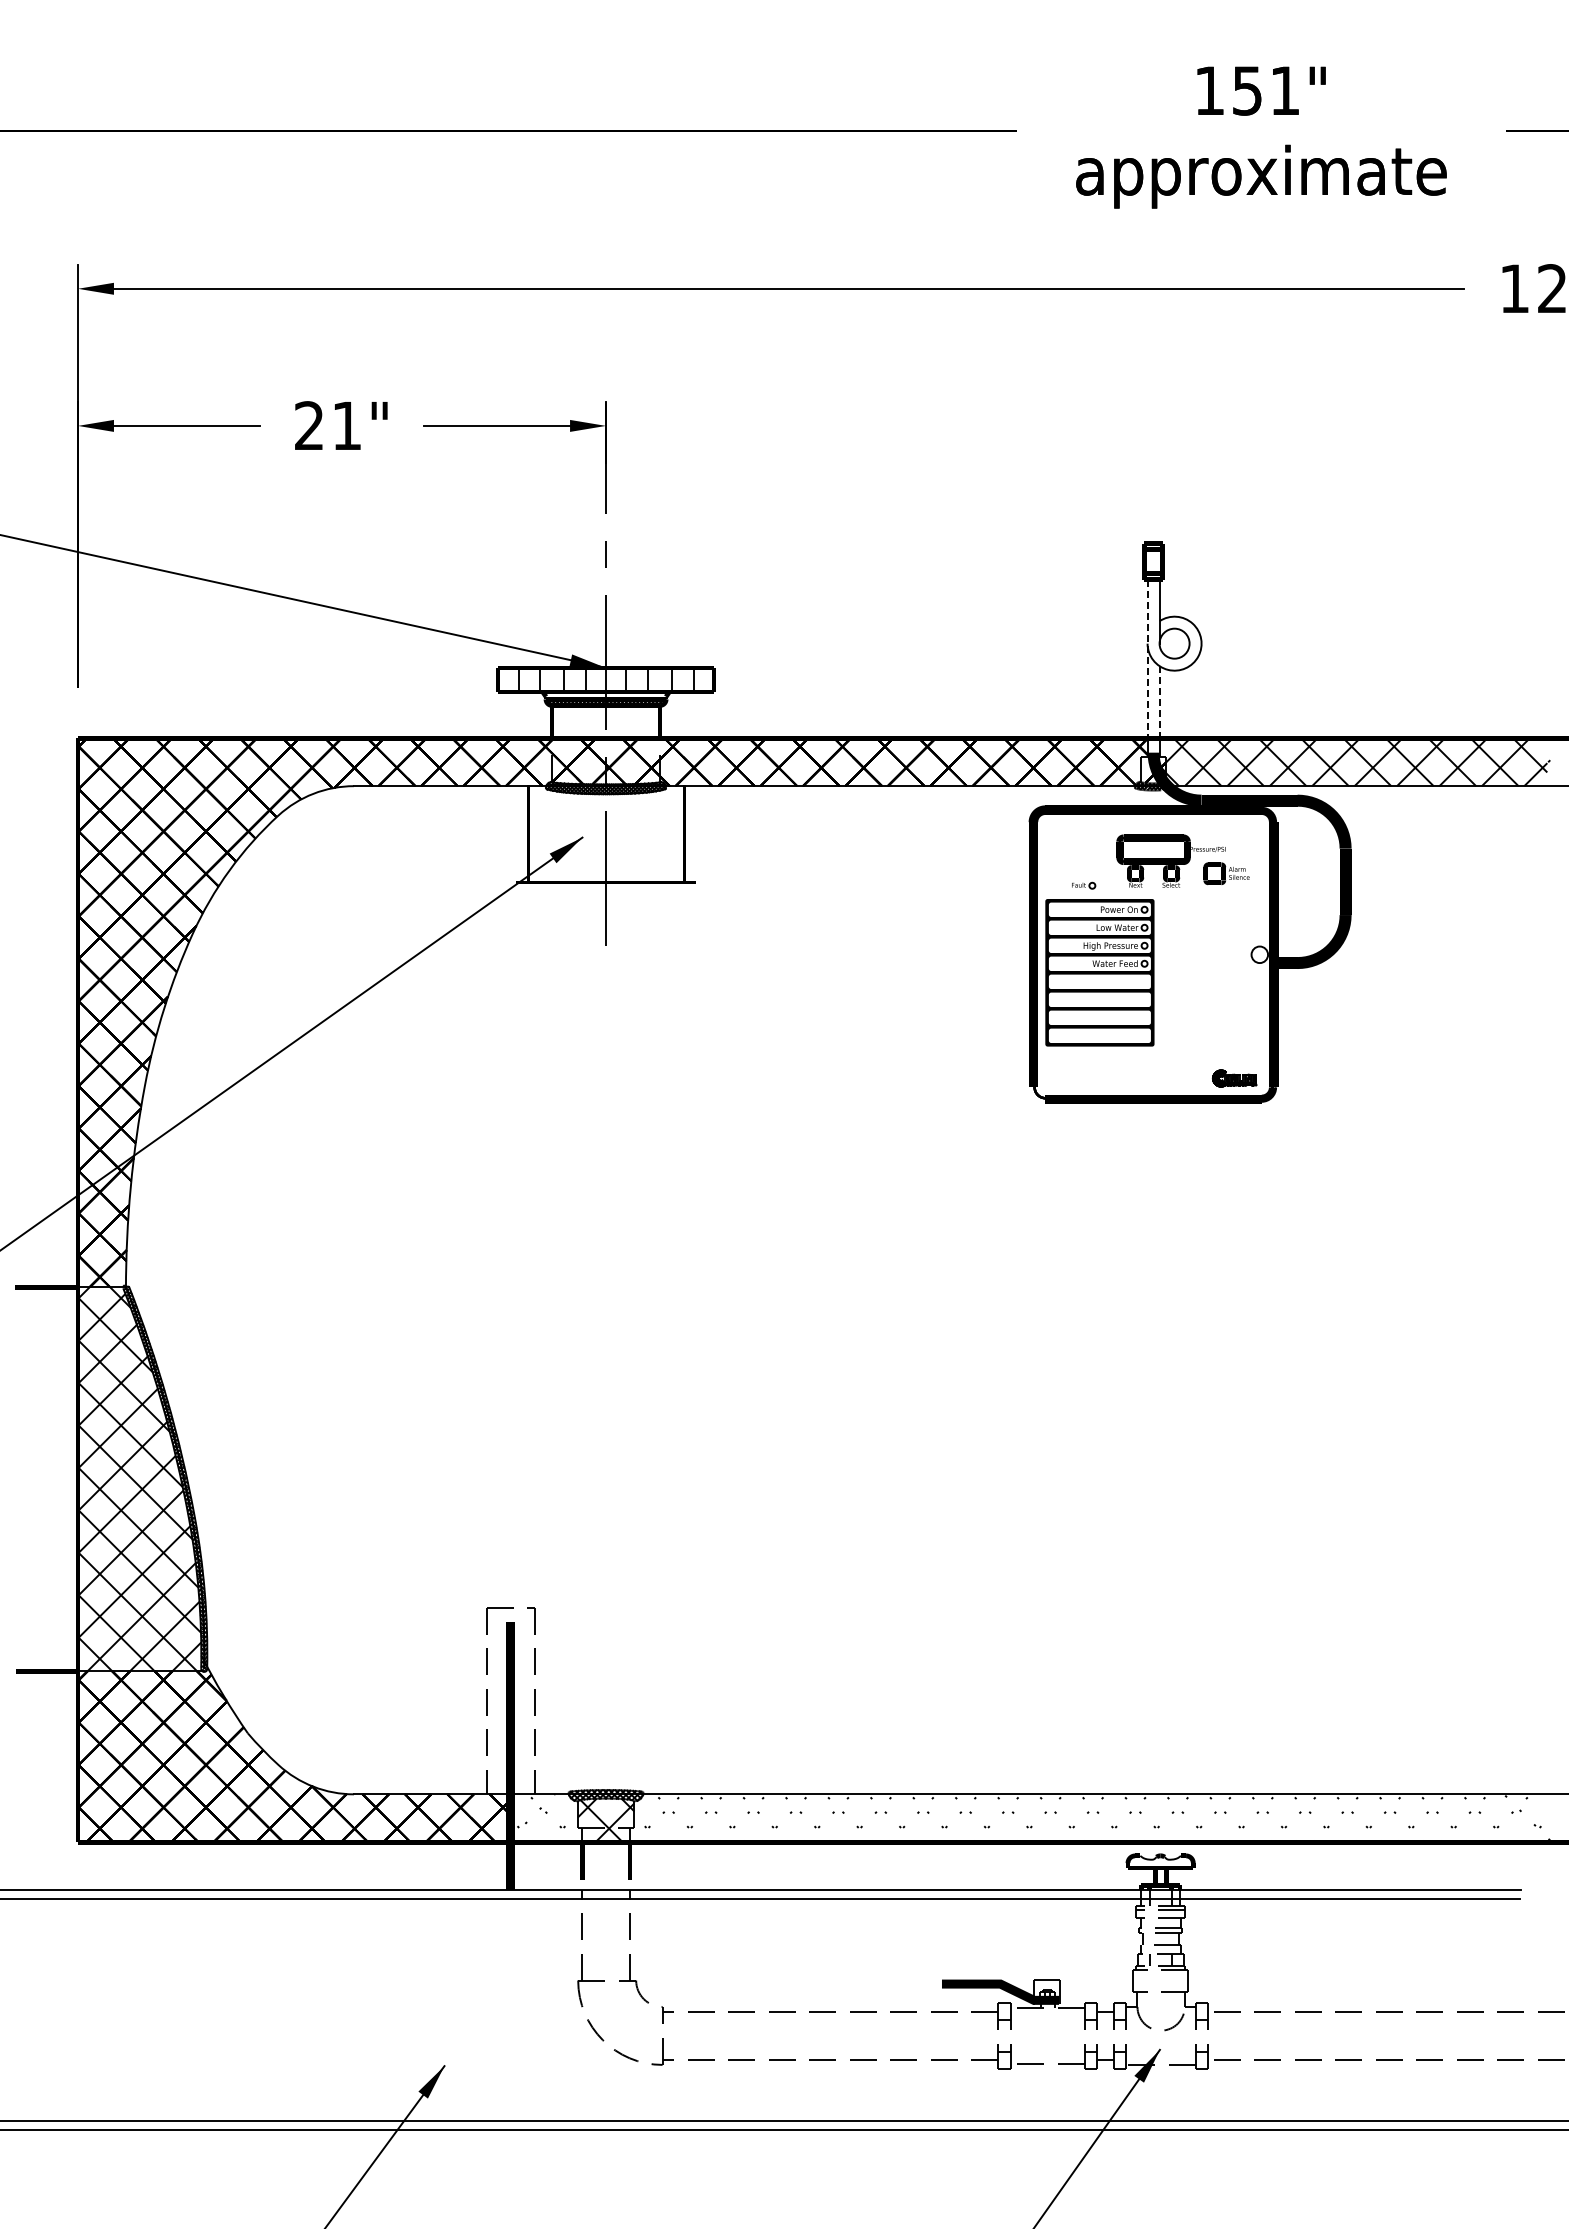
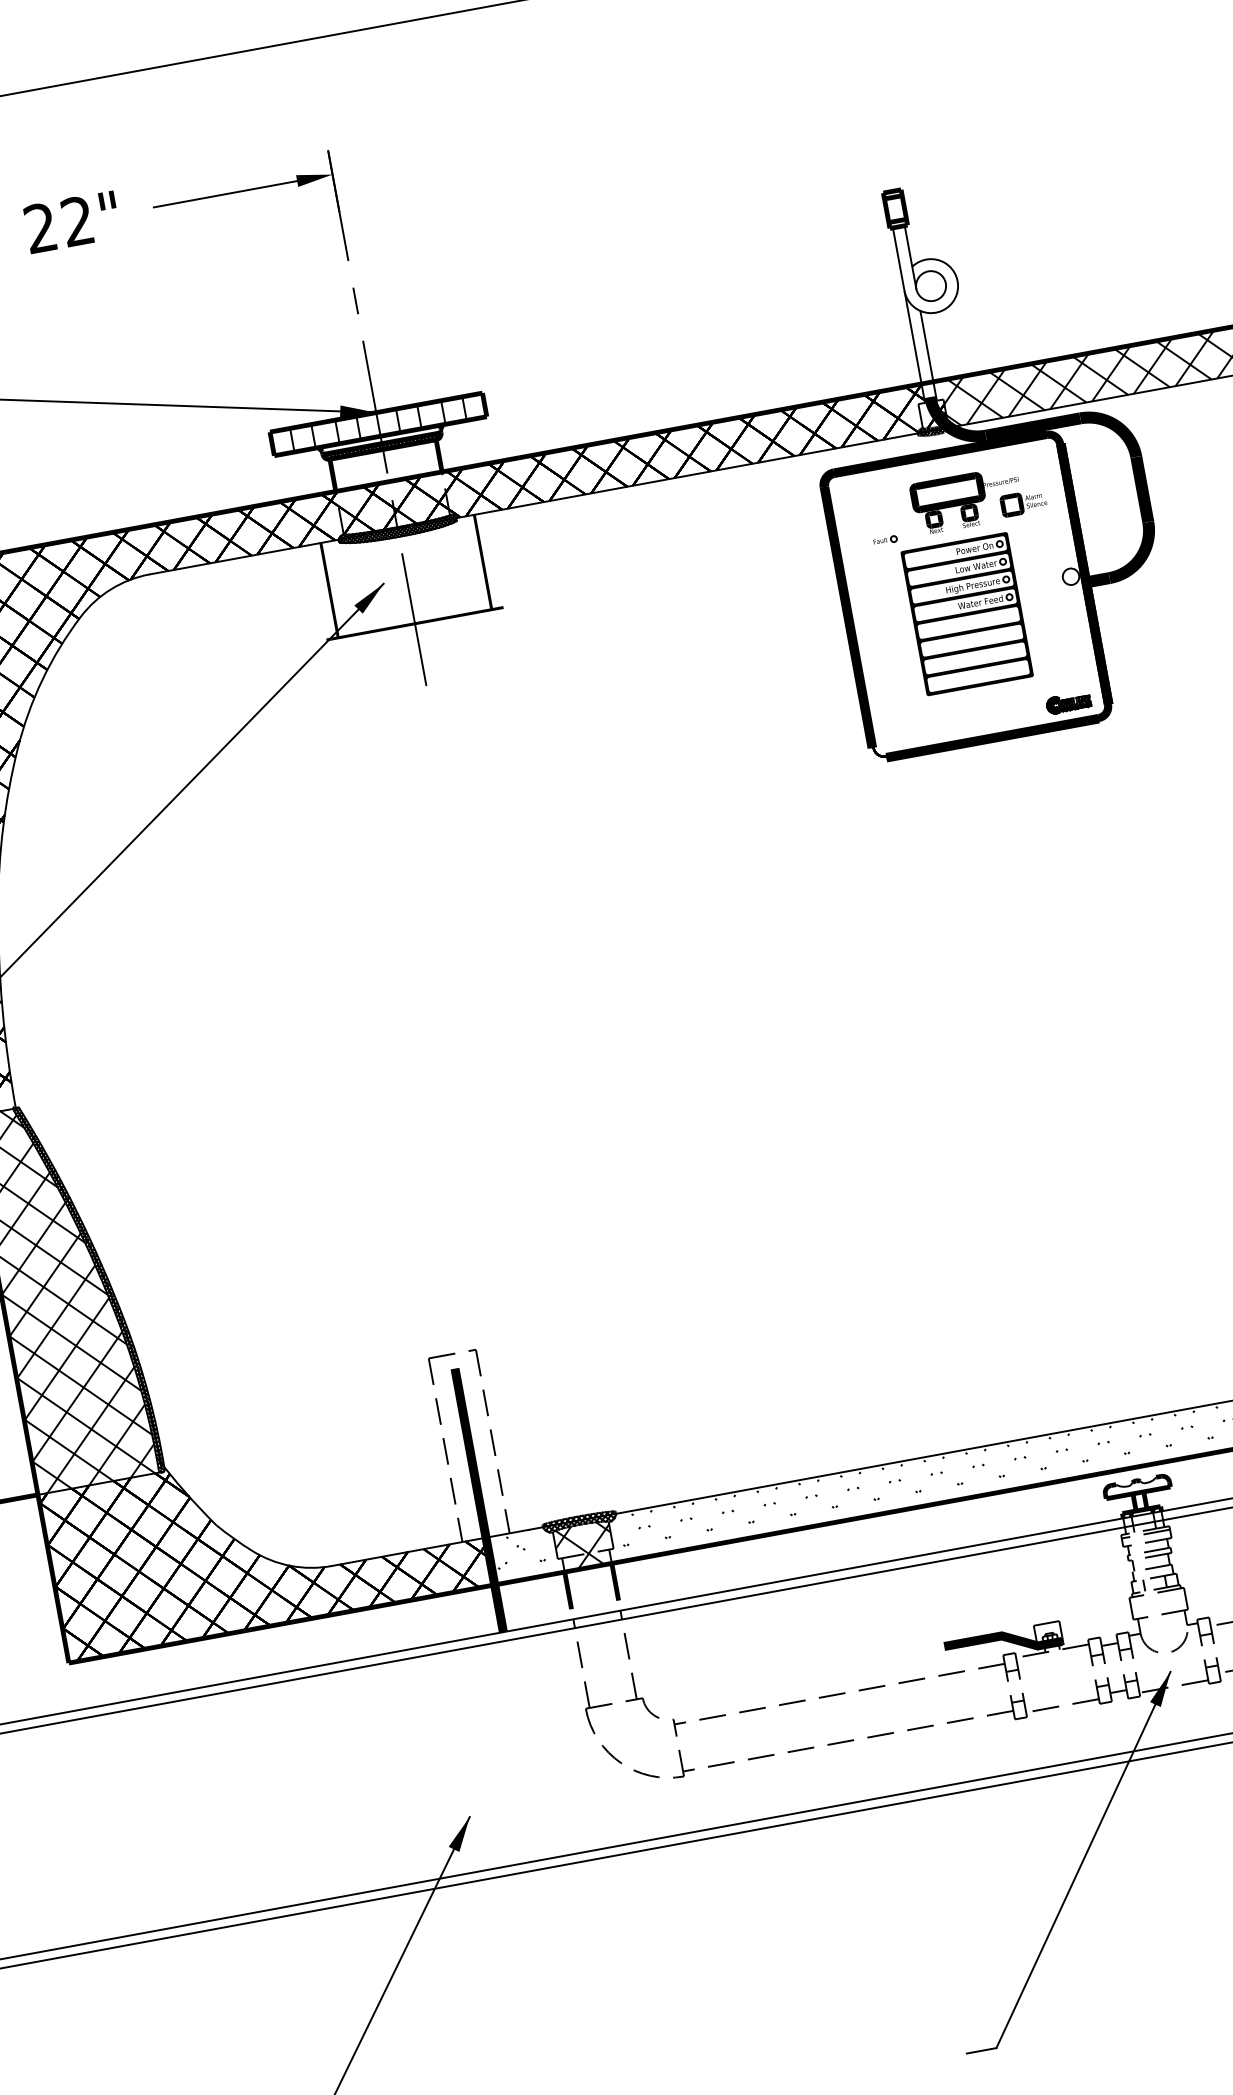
text: (346, 425) -> (77, 221), 21" -> 22"
line: (1147, 660) -> (907, 307), dashed -> solid
line: (1159, 703) -> (927, 347), dashed -> solid
part: (1099, 972) -> (966, 613), moved

